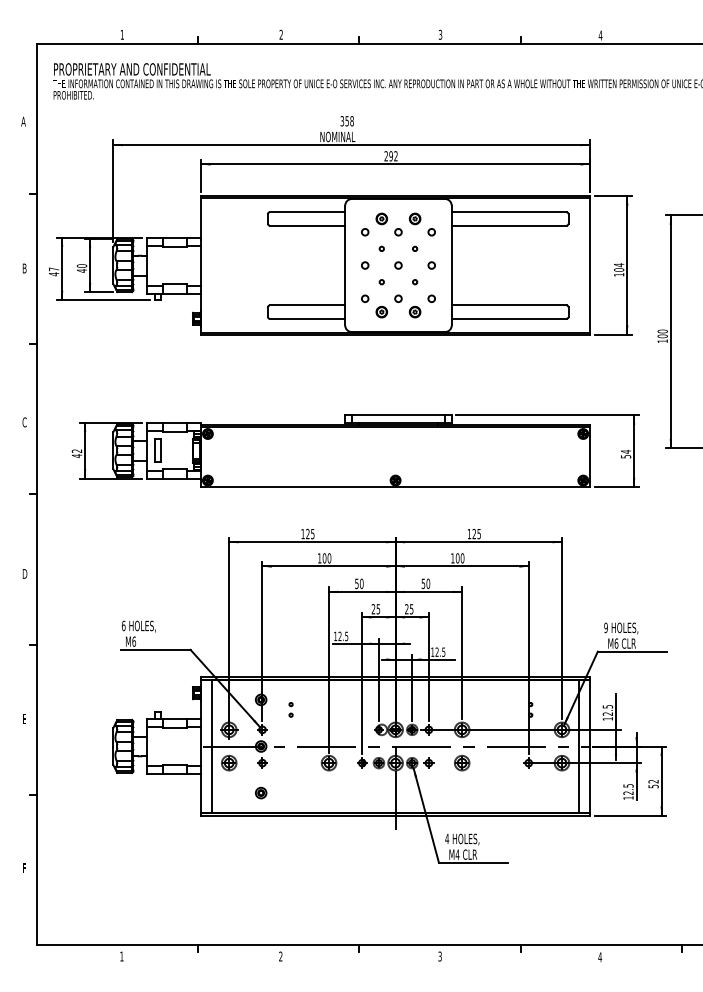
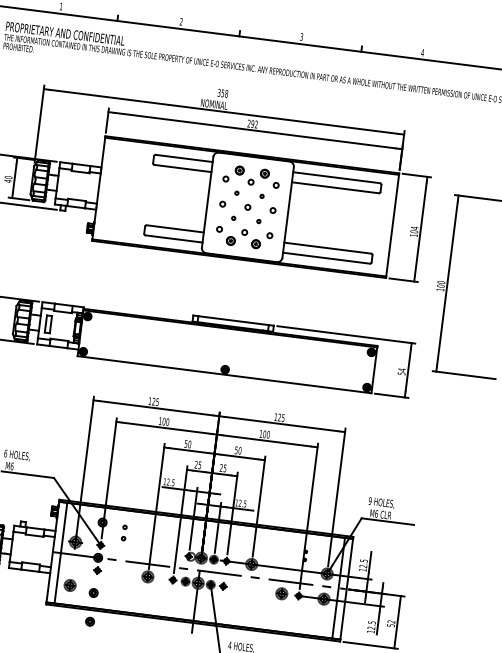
part: (290, 709) -> (123, 532), size x1.4
part: (229, 763) -> (70, 585), moved
part: (462, 763) -> (282, 594), moved
part: (261, 830) -> (90, 621), added

